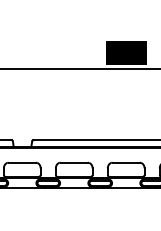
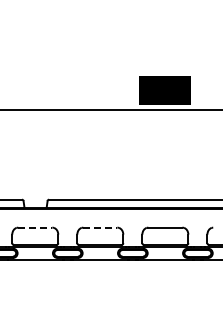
line: (22, 162) -> (35, 227), solid -> dashed
line: (74, 162) -> (100, 227), solid -> dashed

